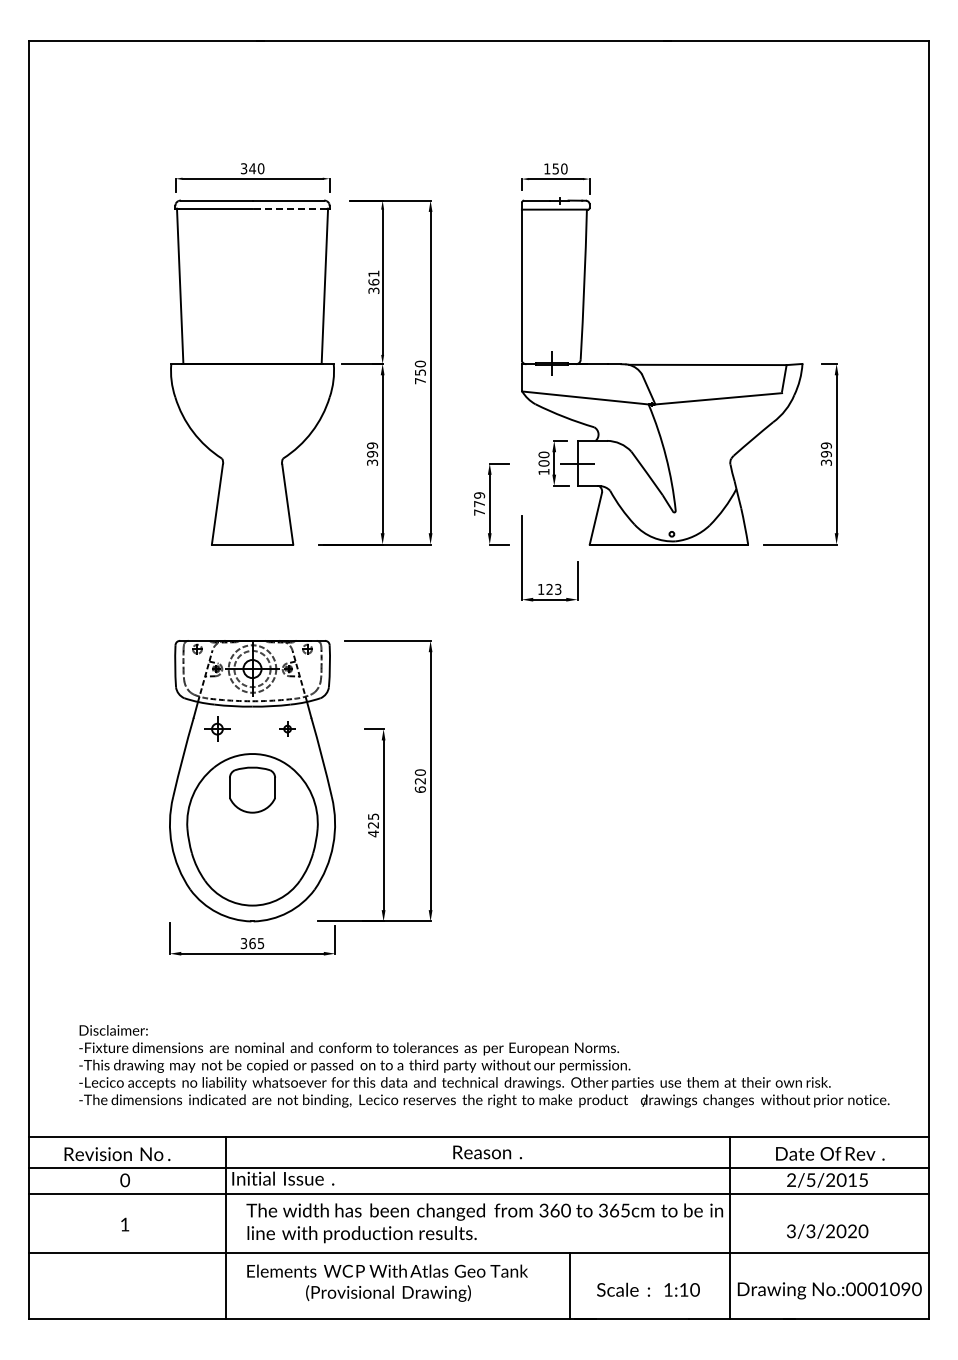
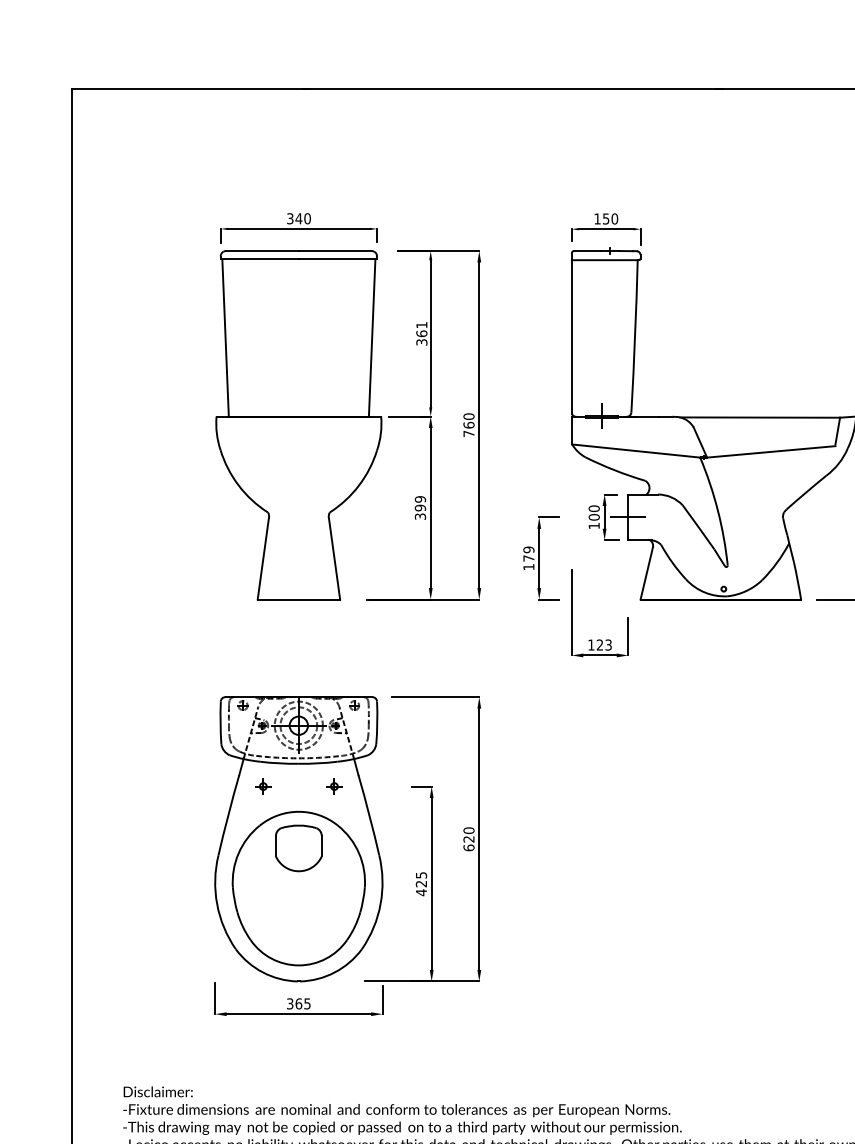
line: (289, 208) -> (336, 259), dashed -> solid
text: (419, 372) -> (468, 425), 750 -> 760
text: (479, 512) -> (528, 567), 779 -> 179
part: (217, 728) -> (263, 785), size x0.62

